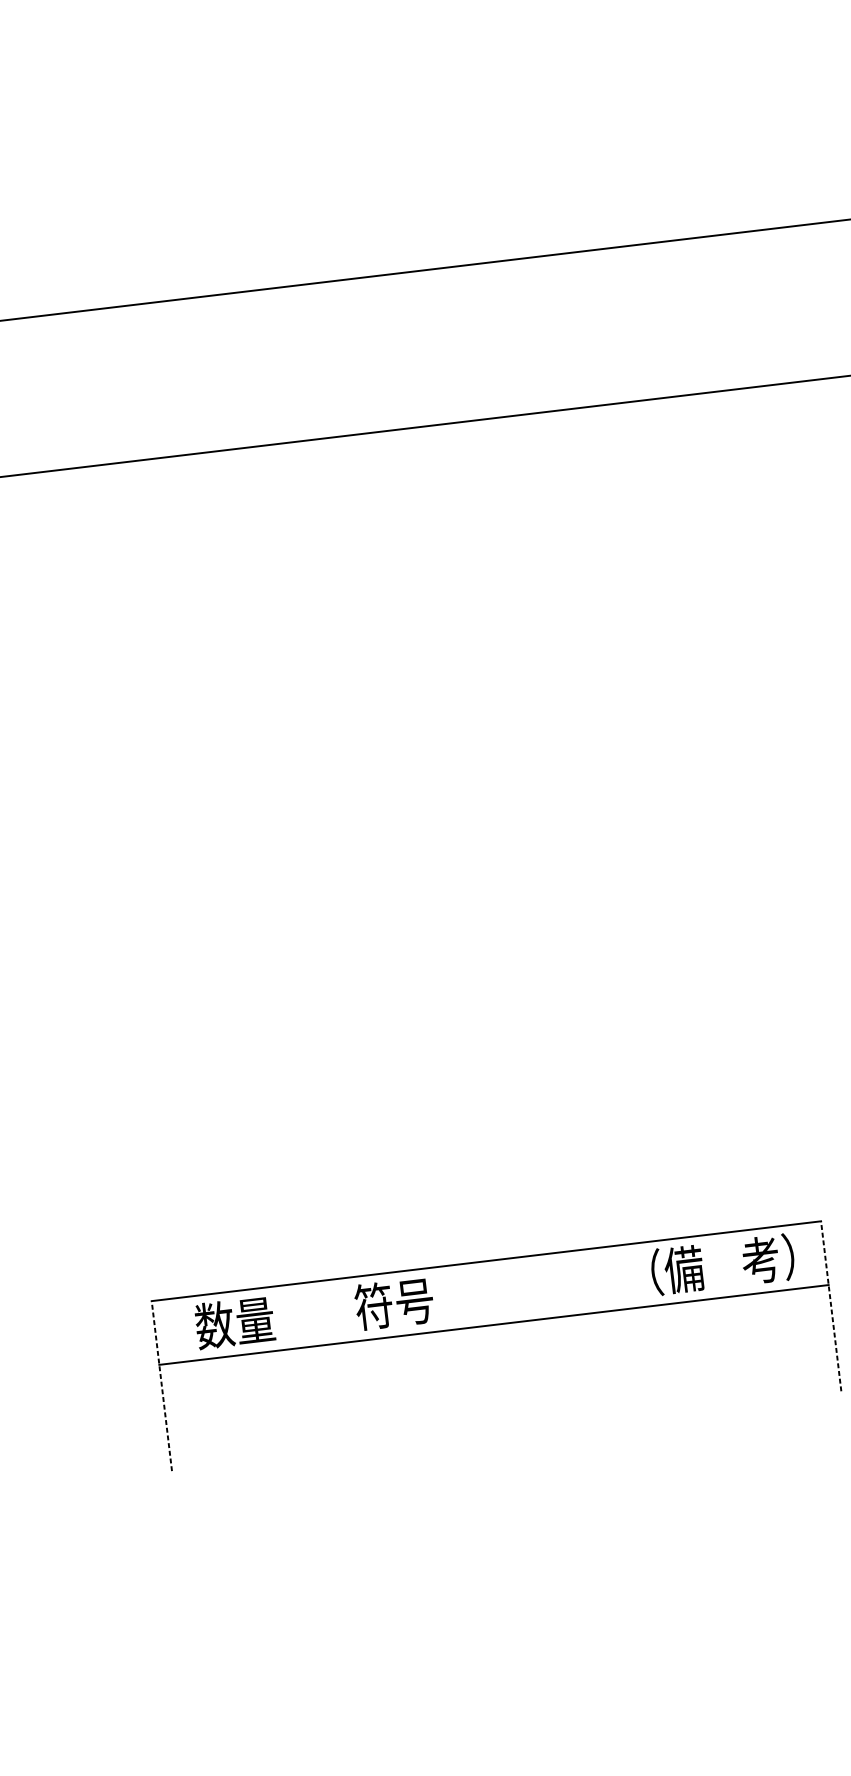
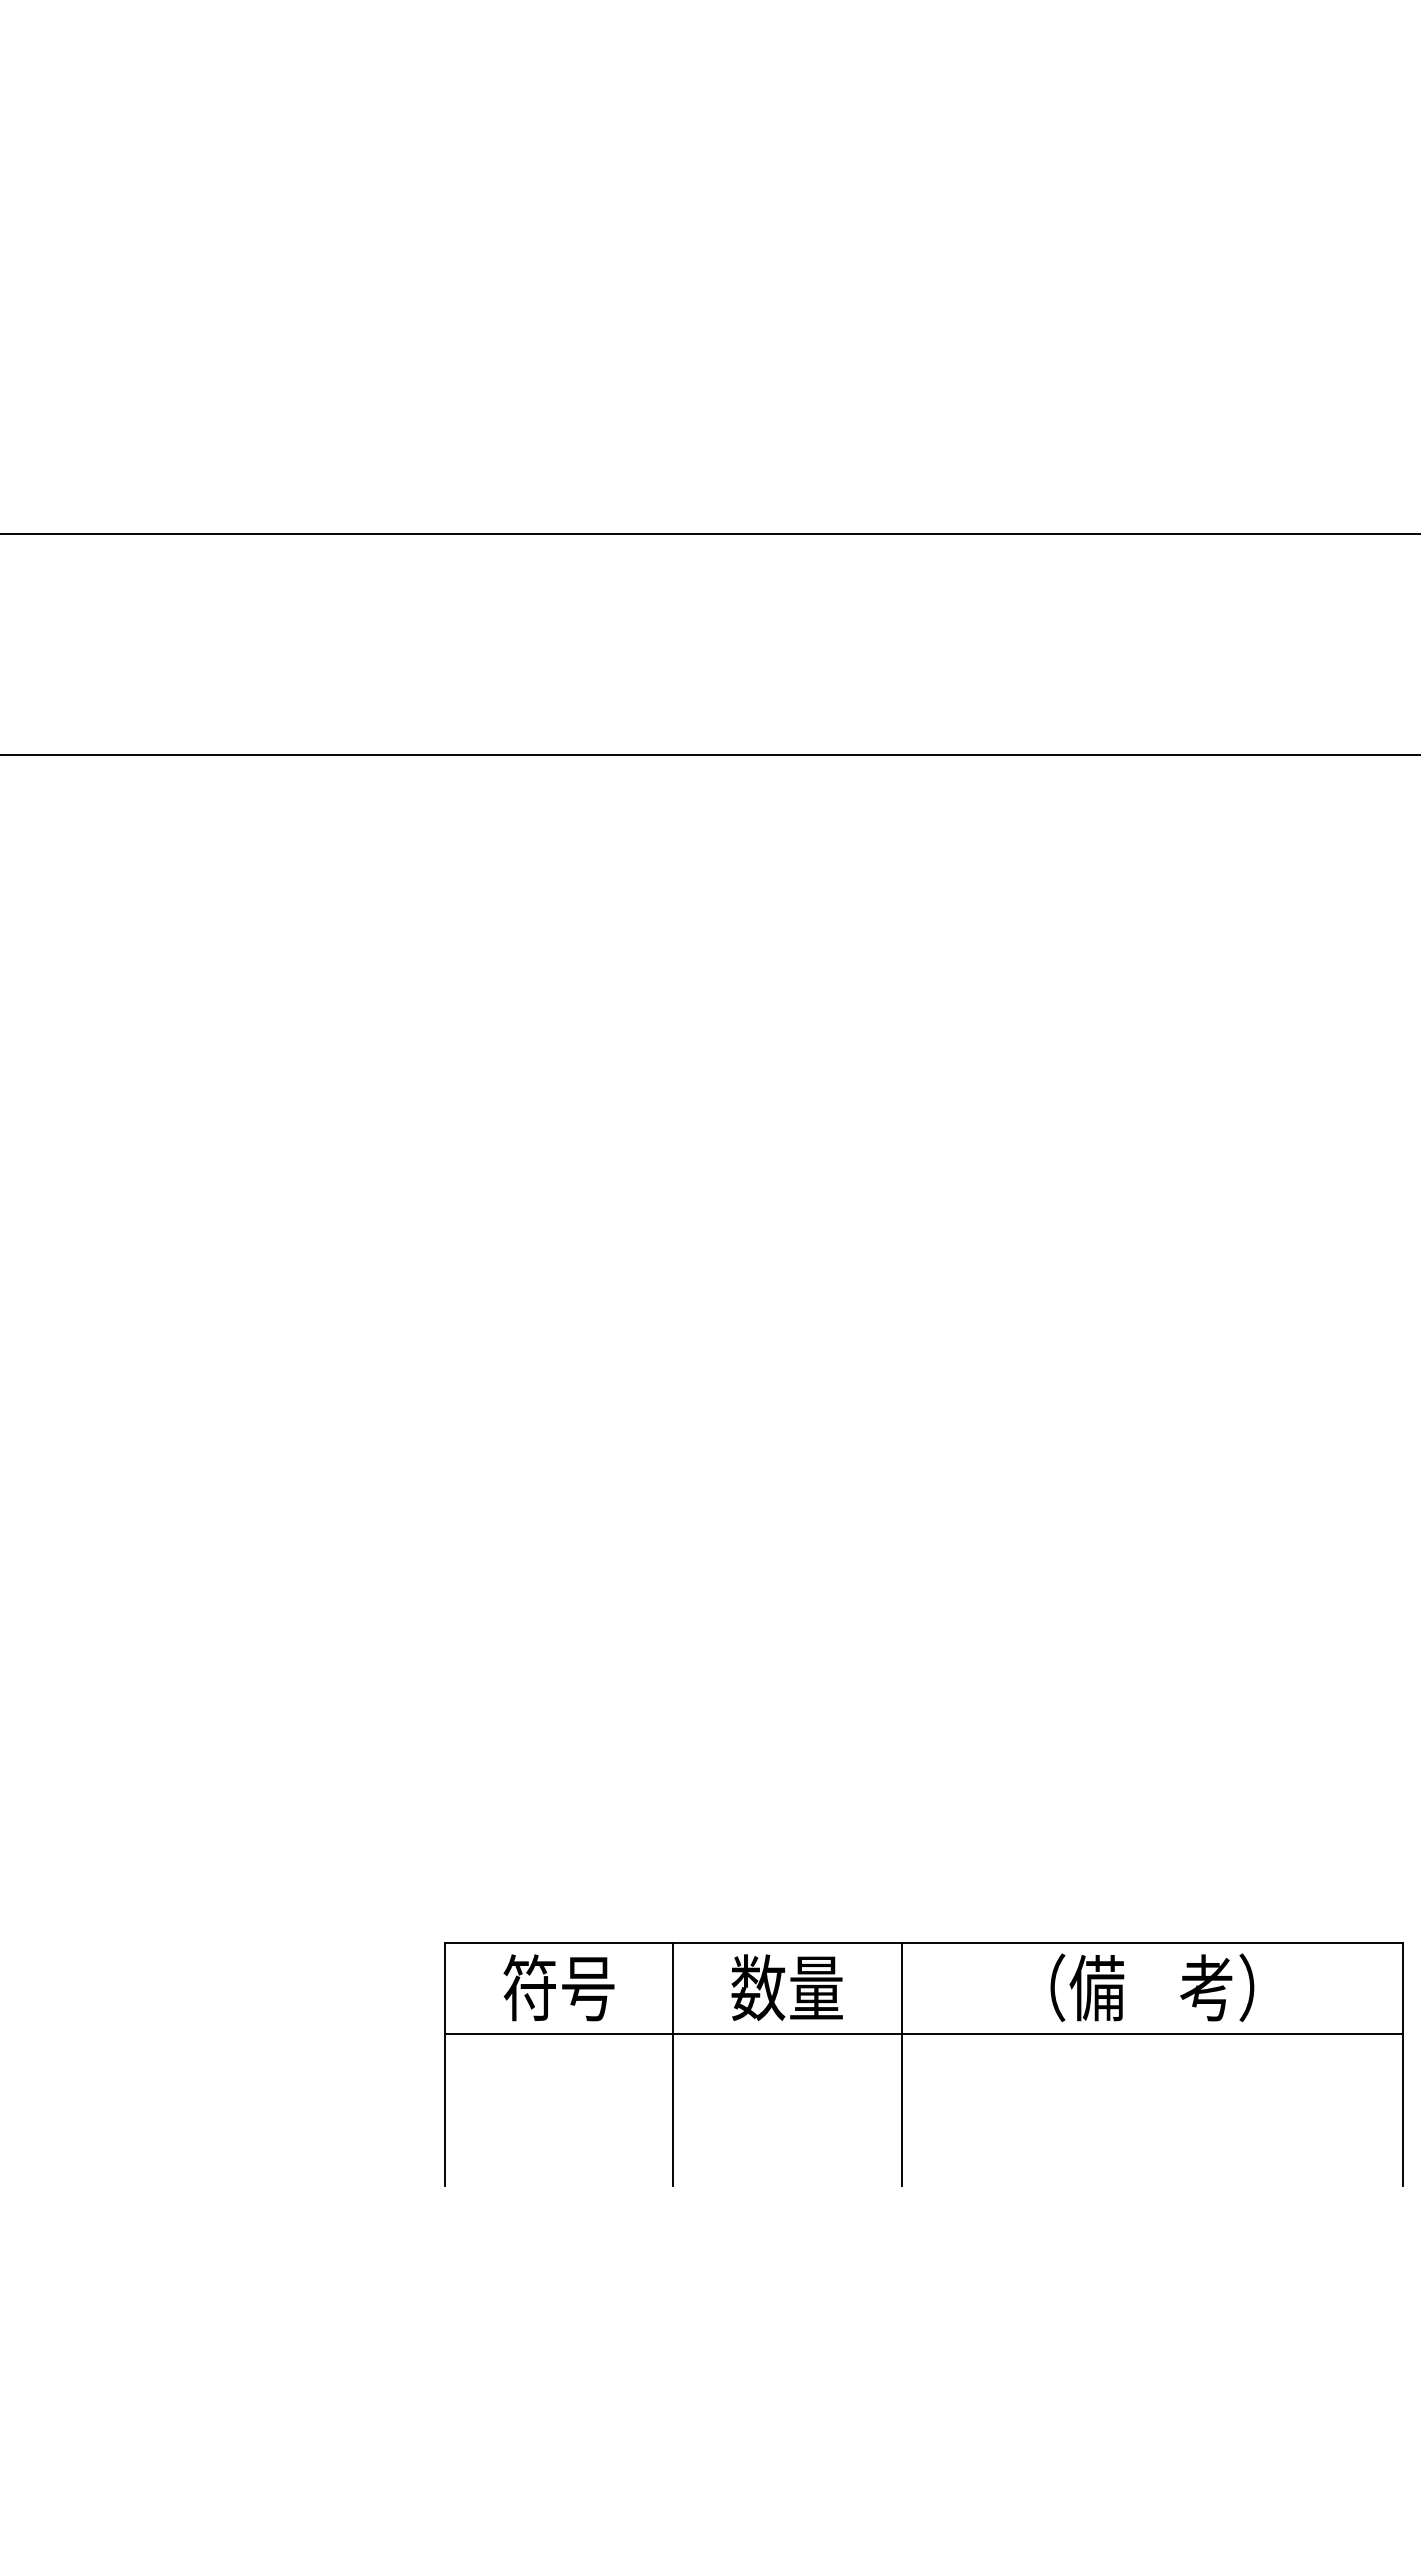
text: (722, 1264) -> (1152, 1987), moved
text: (393, 1303) -> (786, 1987), 符号 -> 数量
line: (831, 1306) -> (1403, 2064), dashed -> solid
text: (234, 1322) -> (558, 1987), 数量 -> 符号
line: (480, 1347) -> (901, 2064), added
line: (321, 1366) -> (673, 2064), added
line: (162, 1385) -> (445, 2064), dashed -> solid

